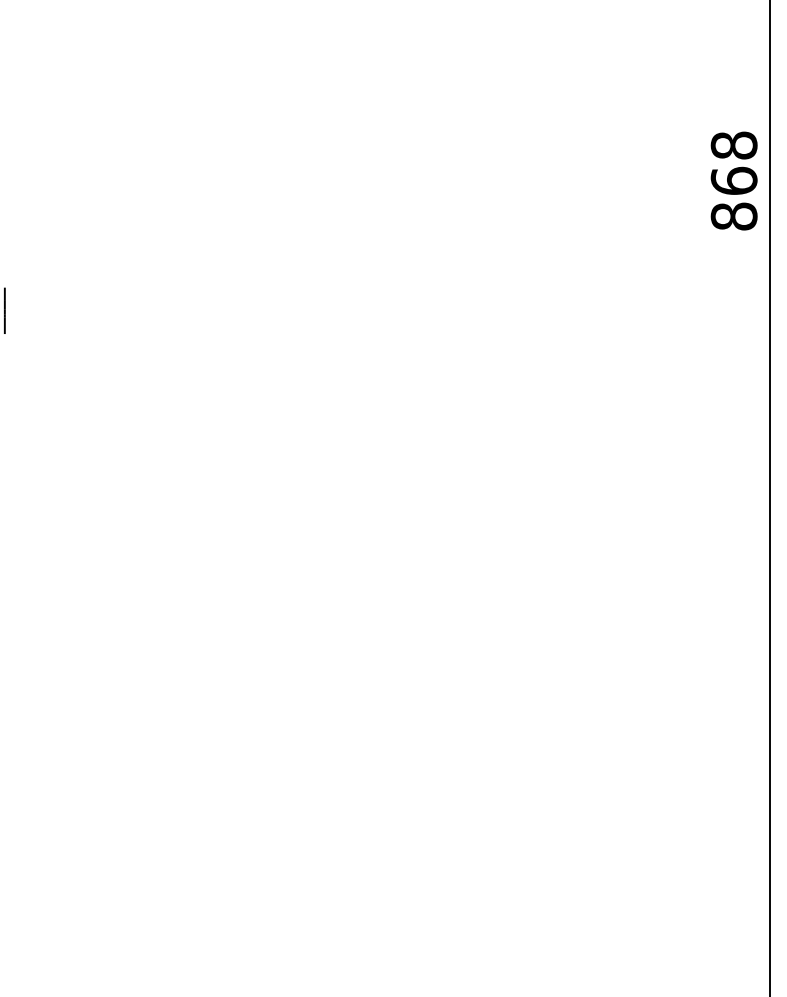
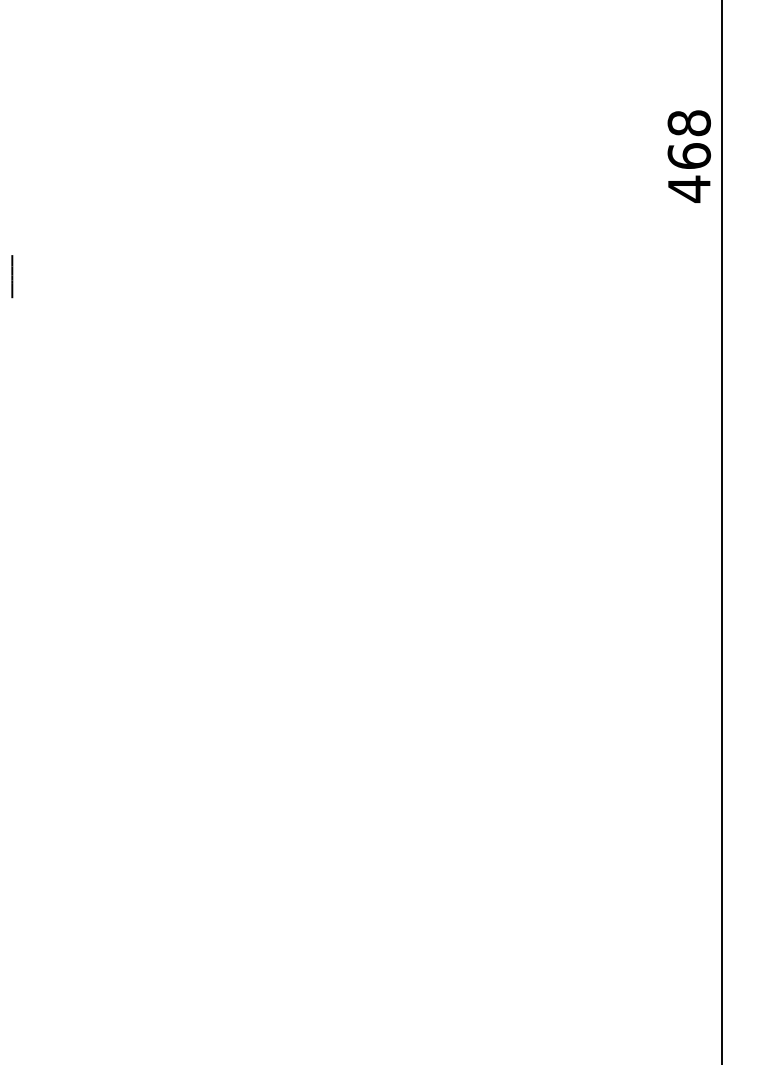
text: (734, 216) -> (689, 189), 868 -> 468

